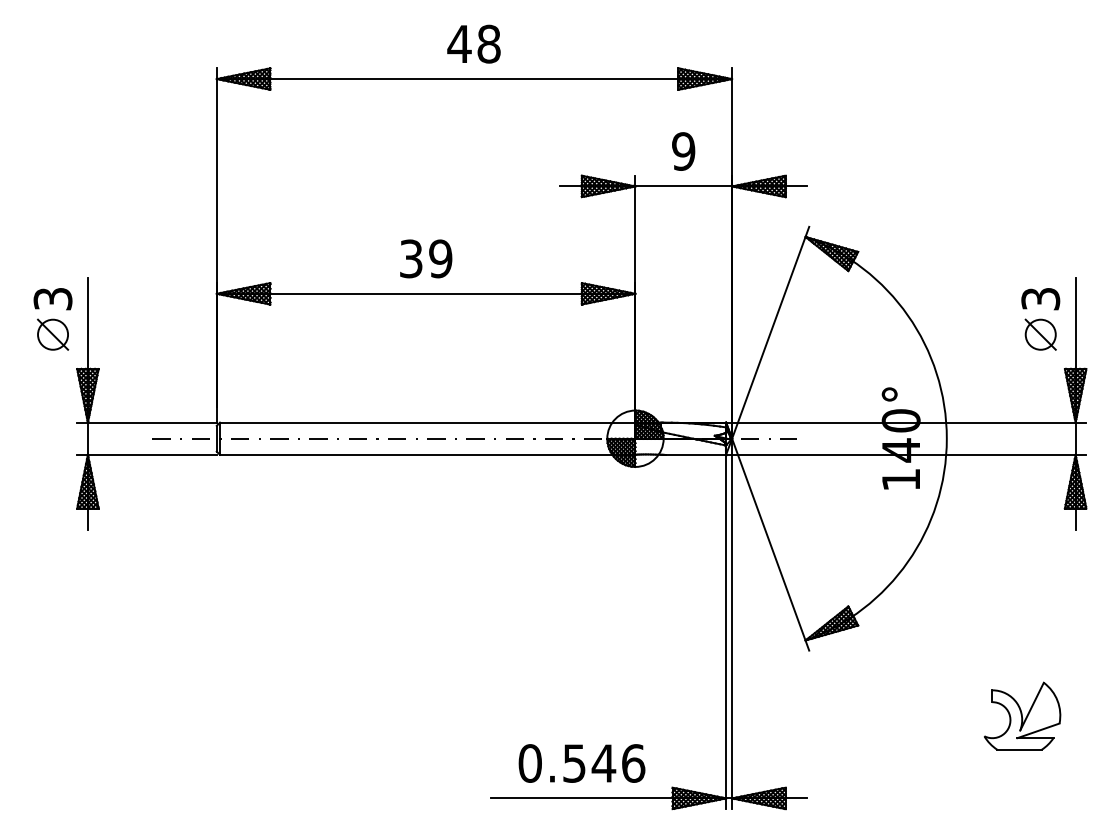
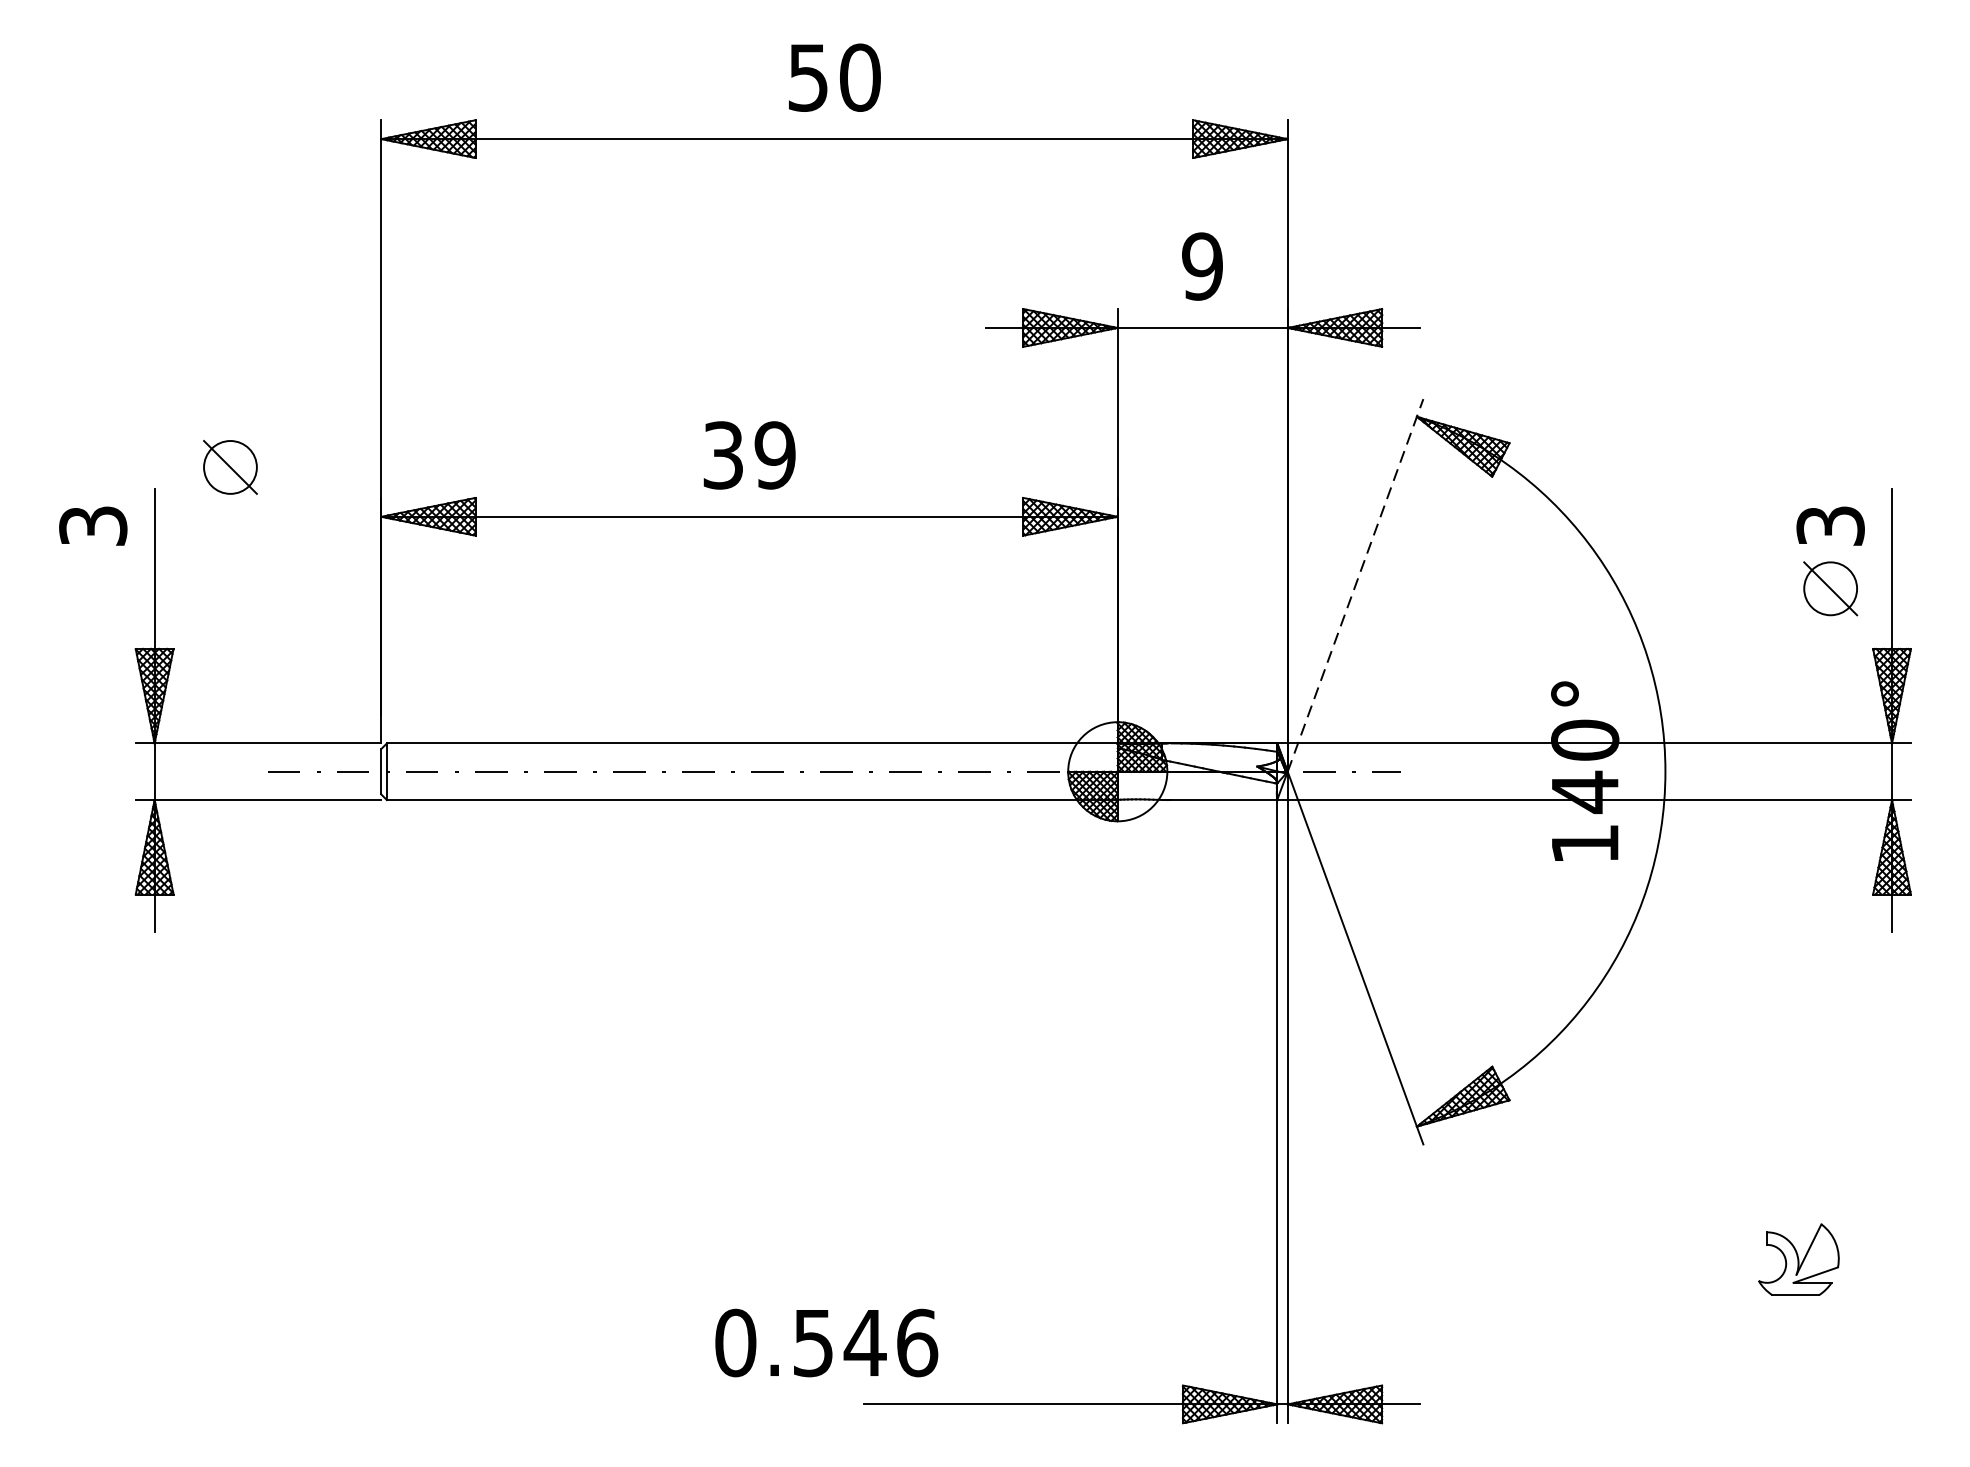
text: (473, 44) -> (832, 78), 48 -> 50
line: (770, 332) -> (1355, 584), solid -> dashed
part: (53, 334) -> (231, 467), moved
part: (1022, 715) -> (1798, 1258), size x0.6
text: (581, 763) -> (825, 1342), moved

